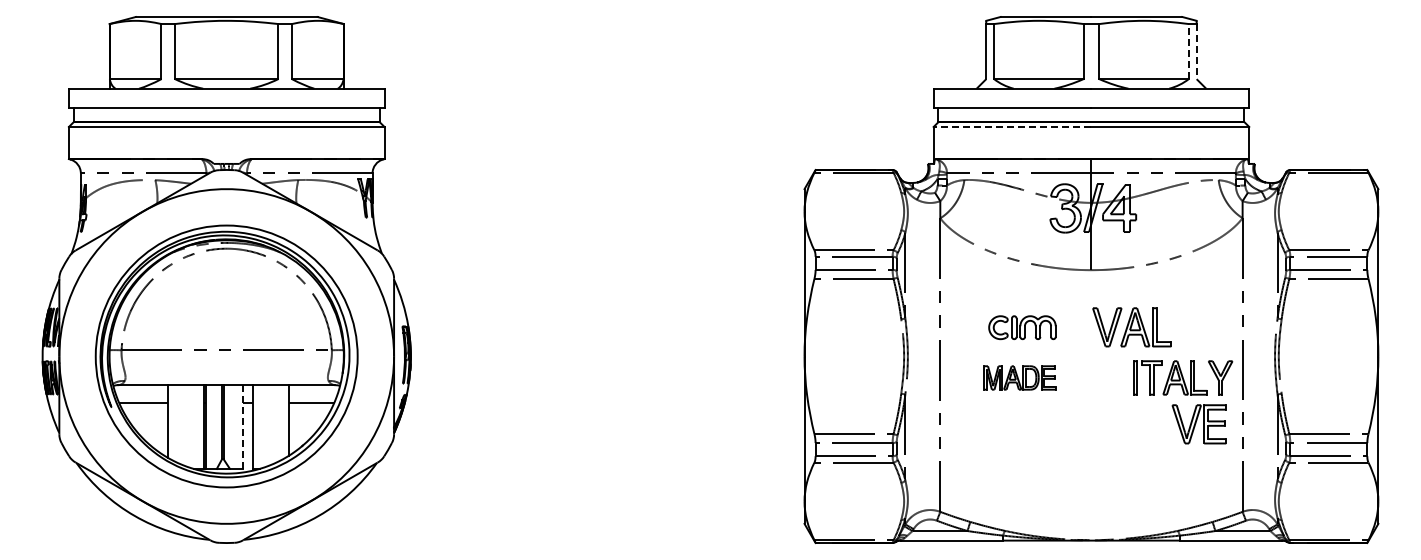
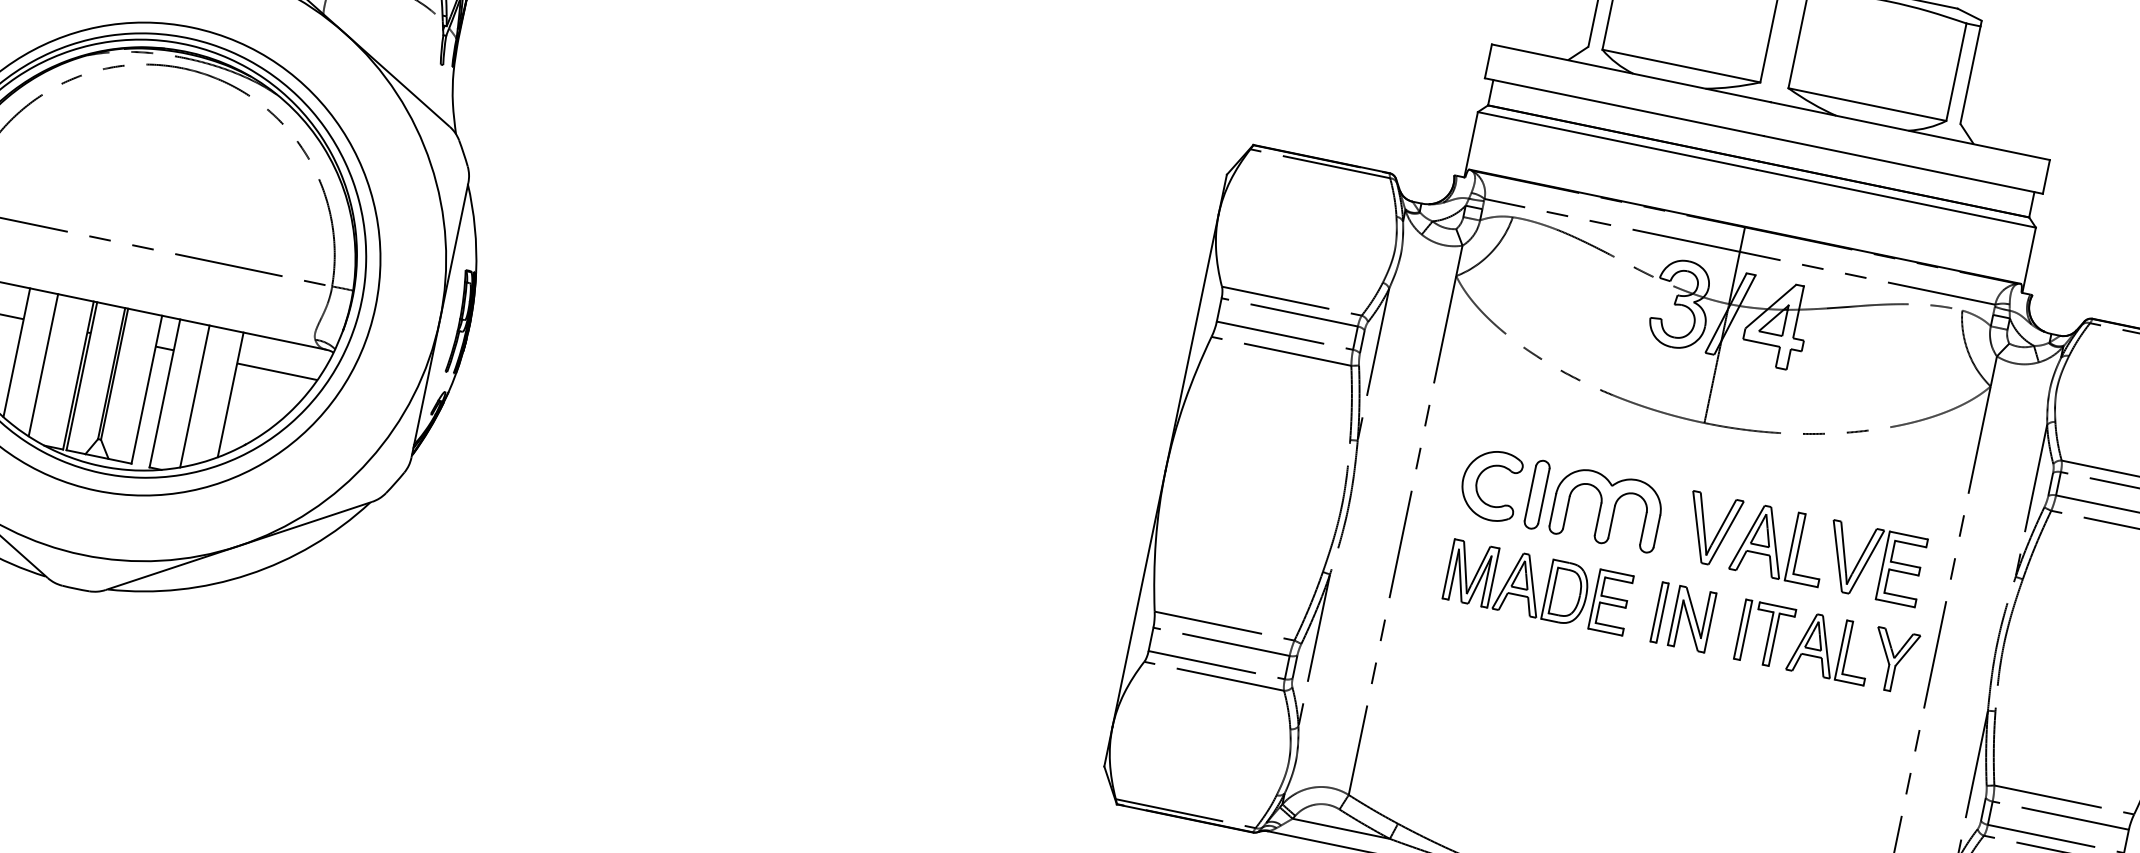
line: (1188, 51) -> (1956, 71), dashed -> solid
line: (1196, 51) -> (1970, 74), dashed -> solid
line: (1012, 126) -> (1617, 140), dashed -> solid
part: (1022, 327) -> (1561, 499), size x1.67
part: (1019, 377) -> (1537, 586), size x1.43
part: (1101, 377) -> (1682, 616), added
part: (1198, 424) -> (1872, 563), moved
line: (184, 425) -> (44, 365), added
line: (269, 425) -> (194, 396), added
line: (242, 427) -> (145, 390), dashed -> solid

